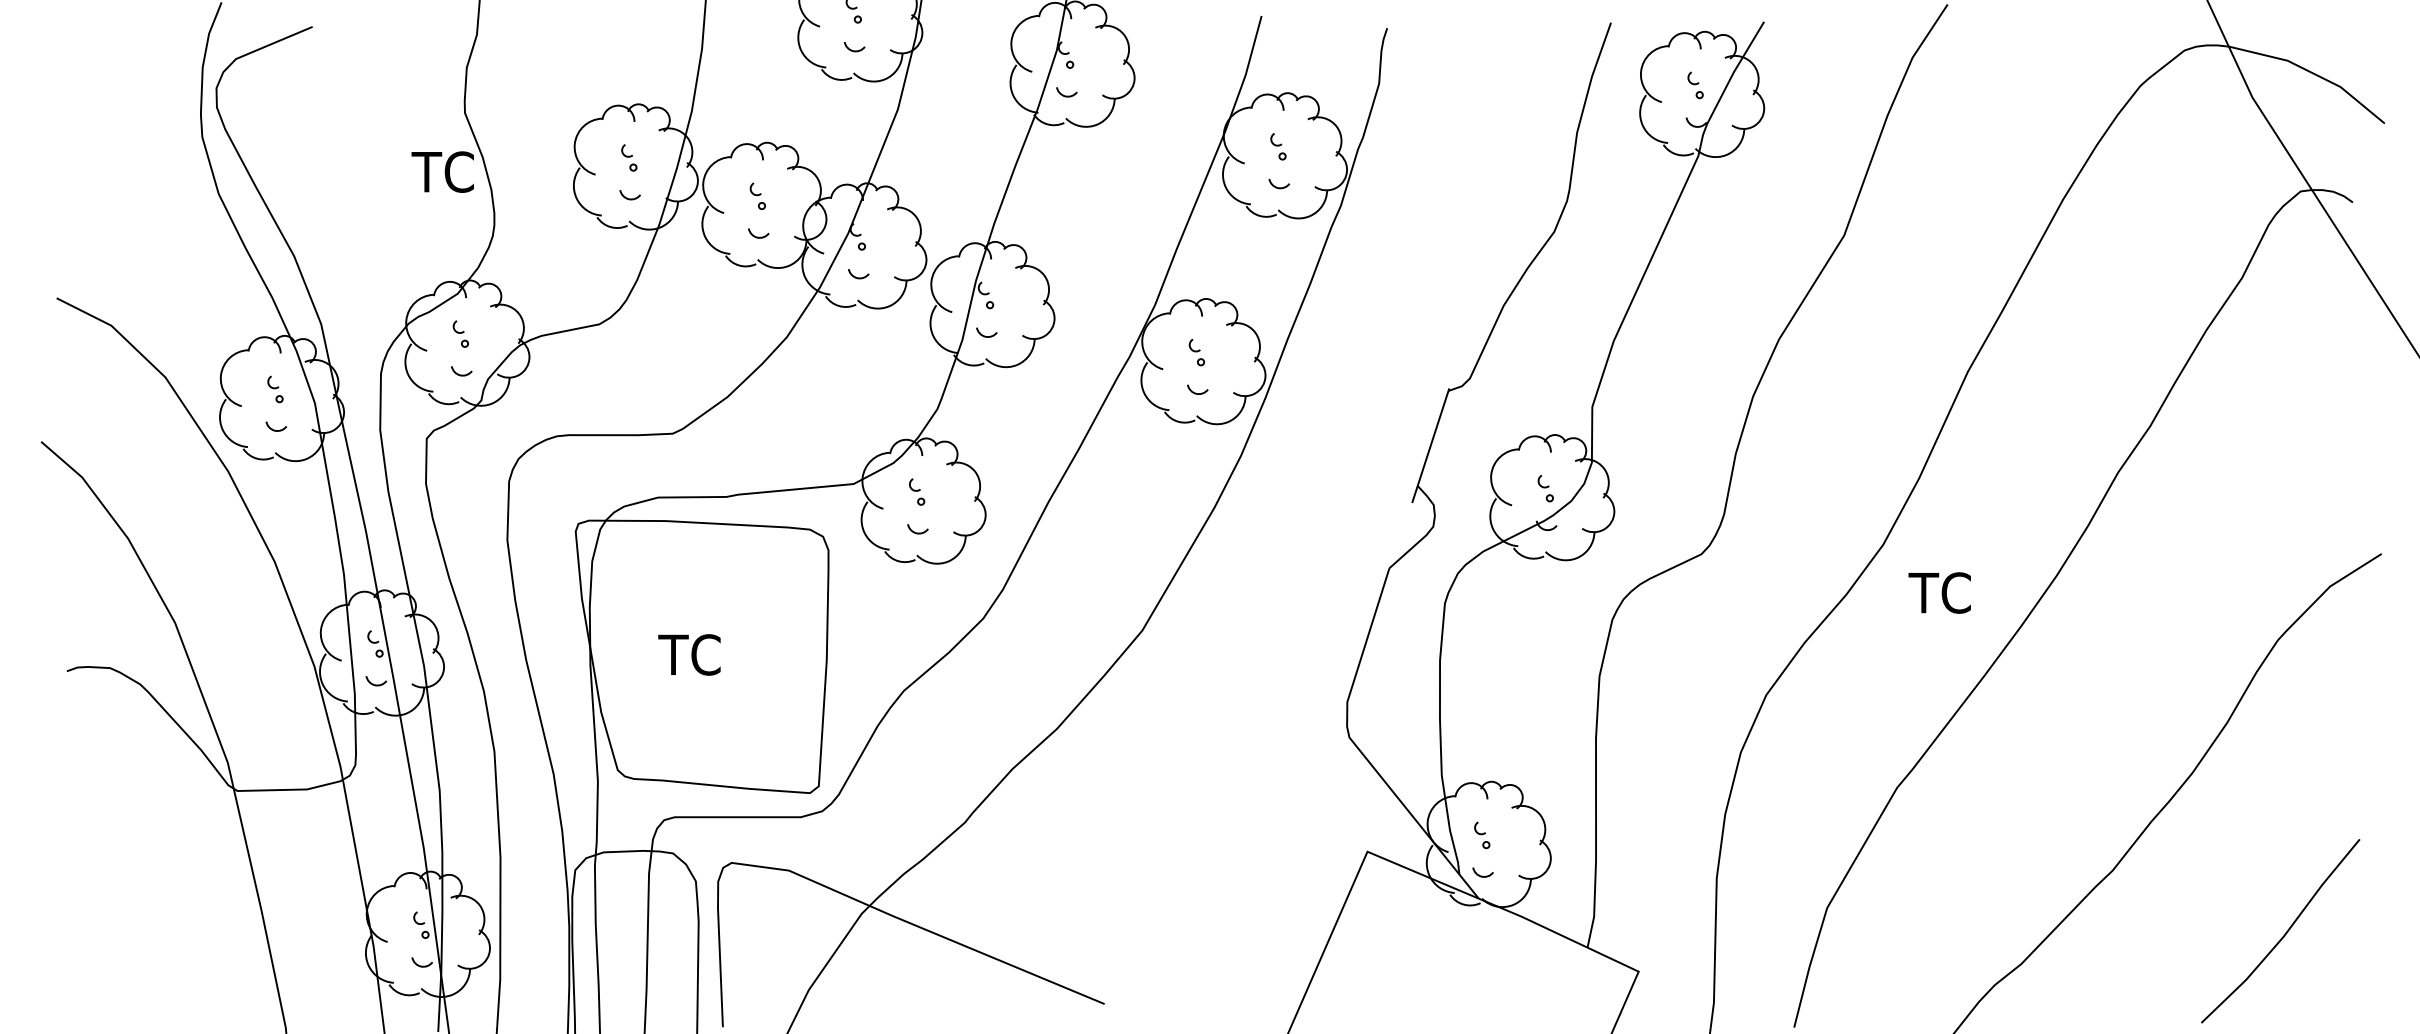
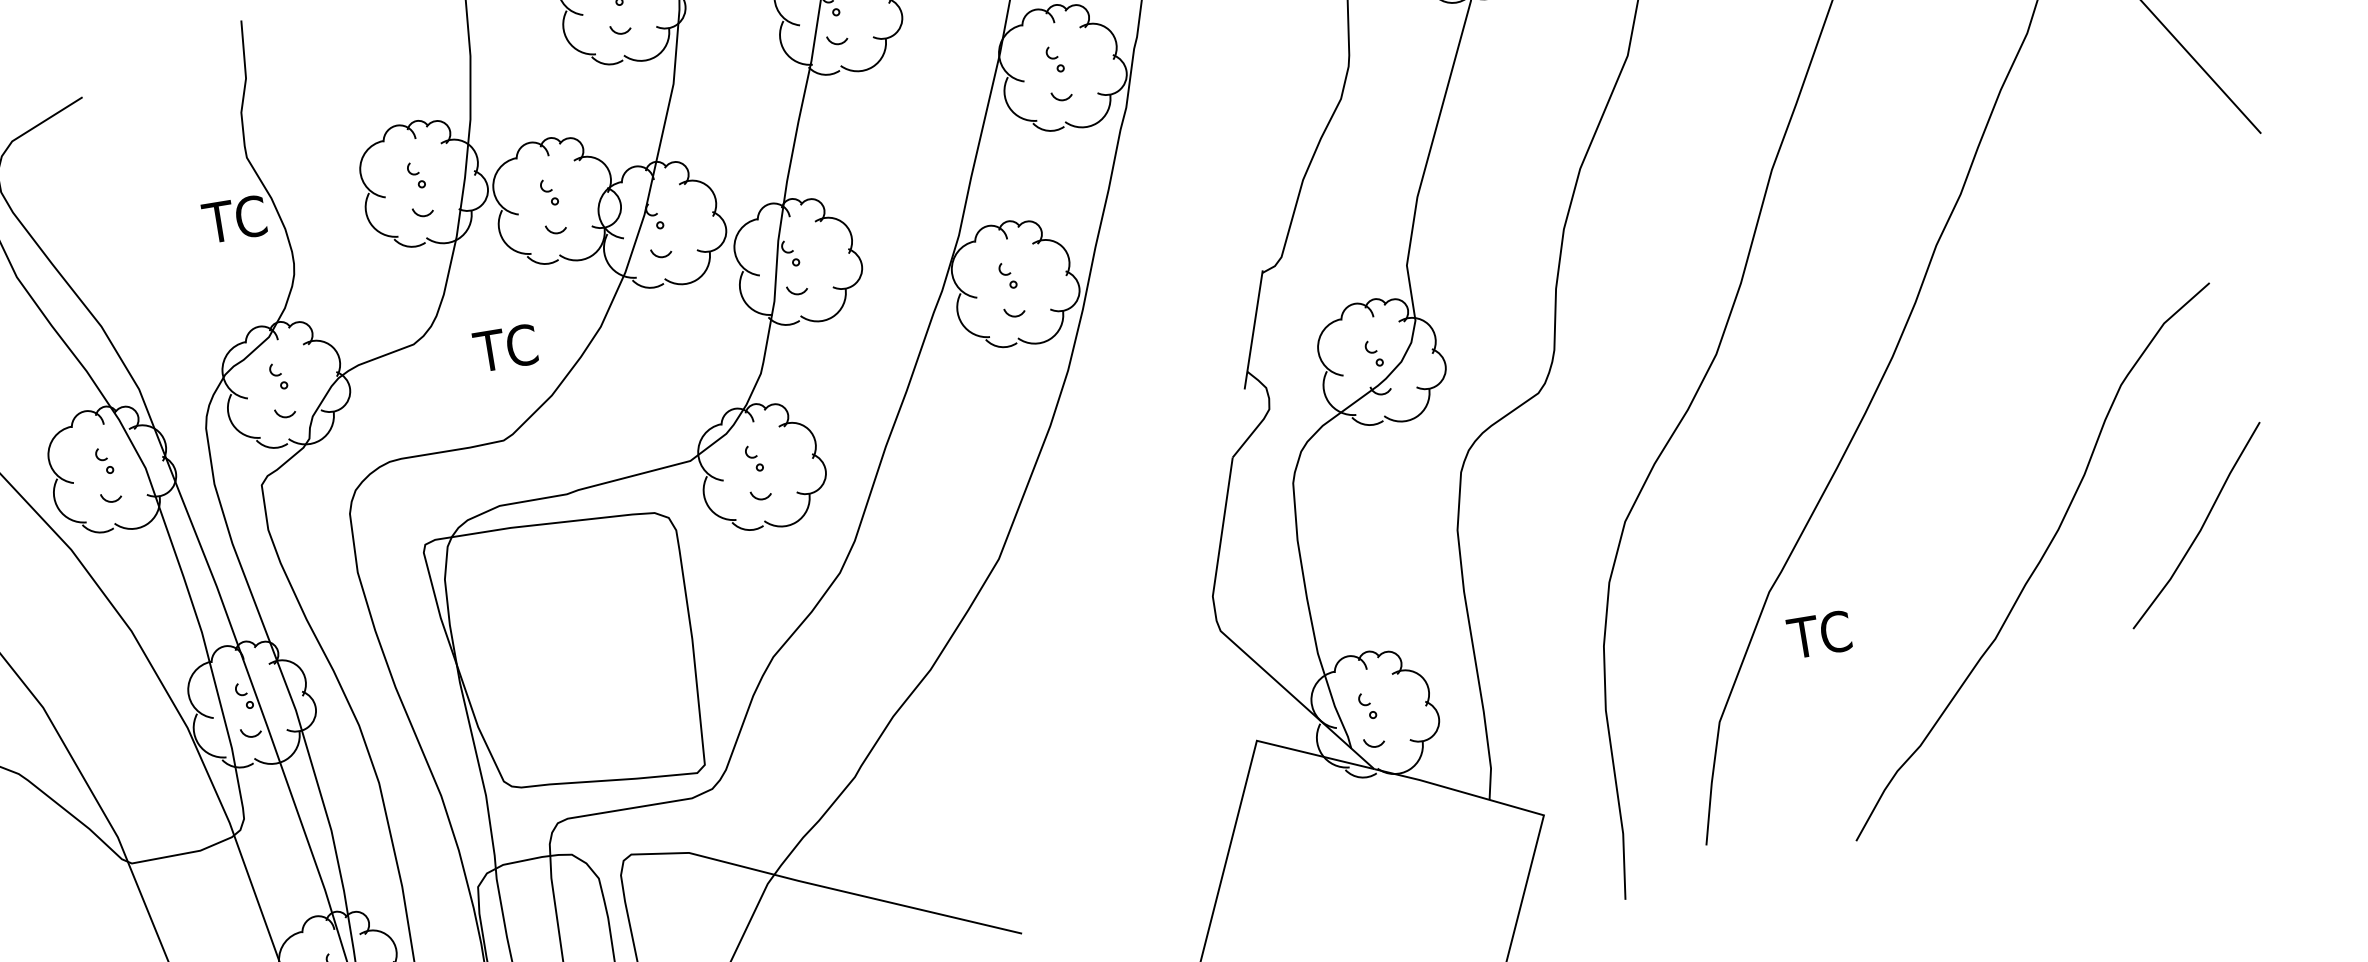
text: (1939, 592) -> (1819, 634), moved
text: (689, 654) -> (505, 347), moved
line: (2284, 933) -> (2200, 527), moved

